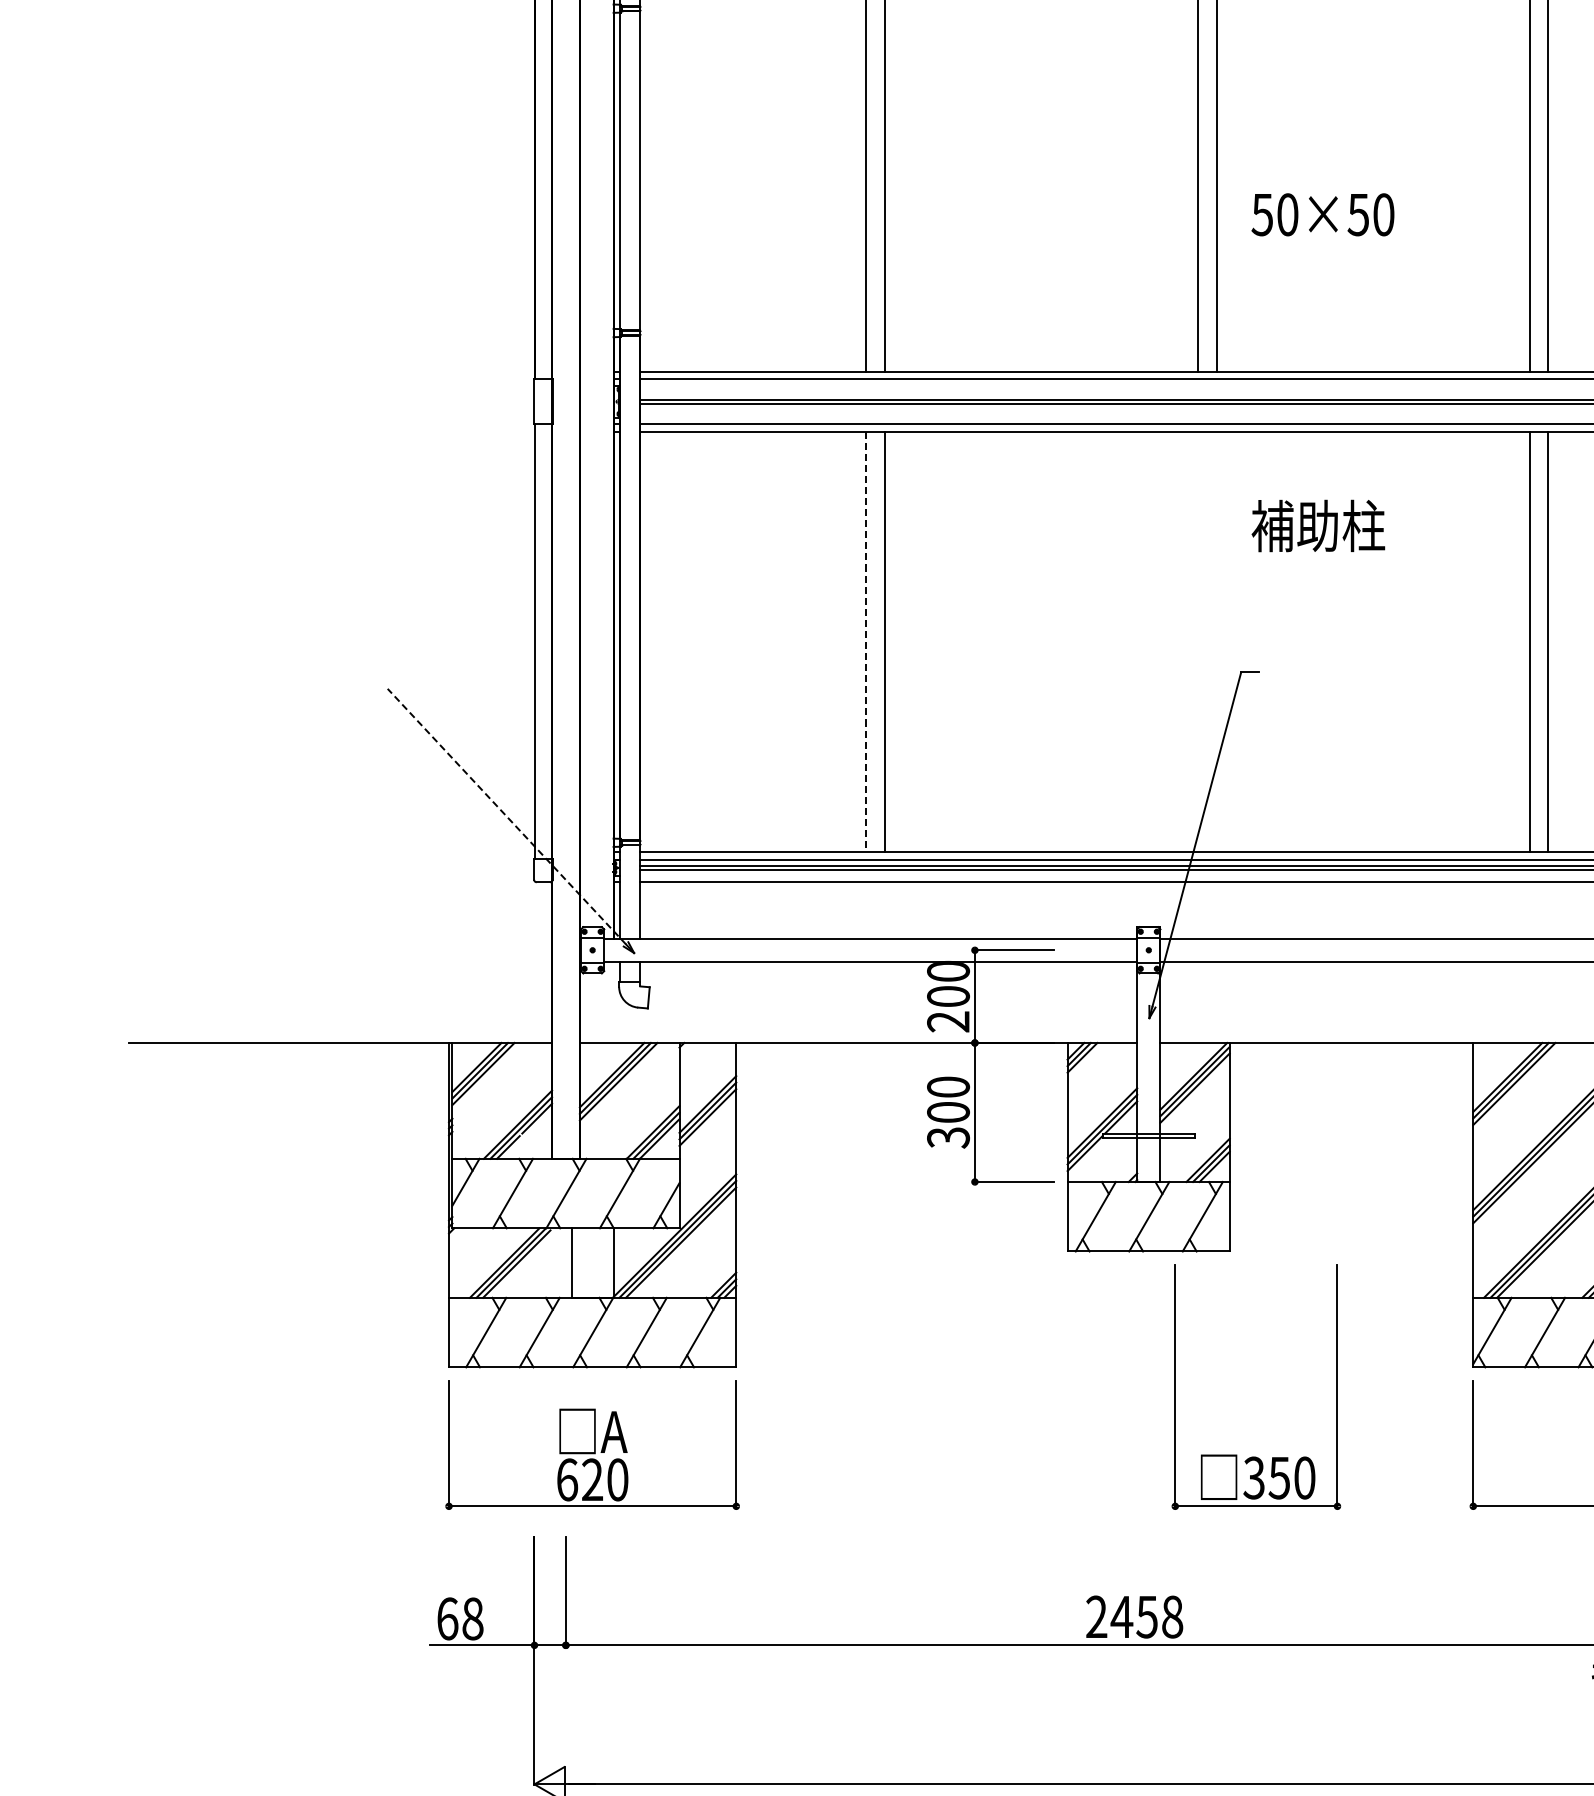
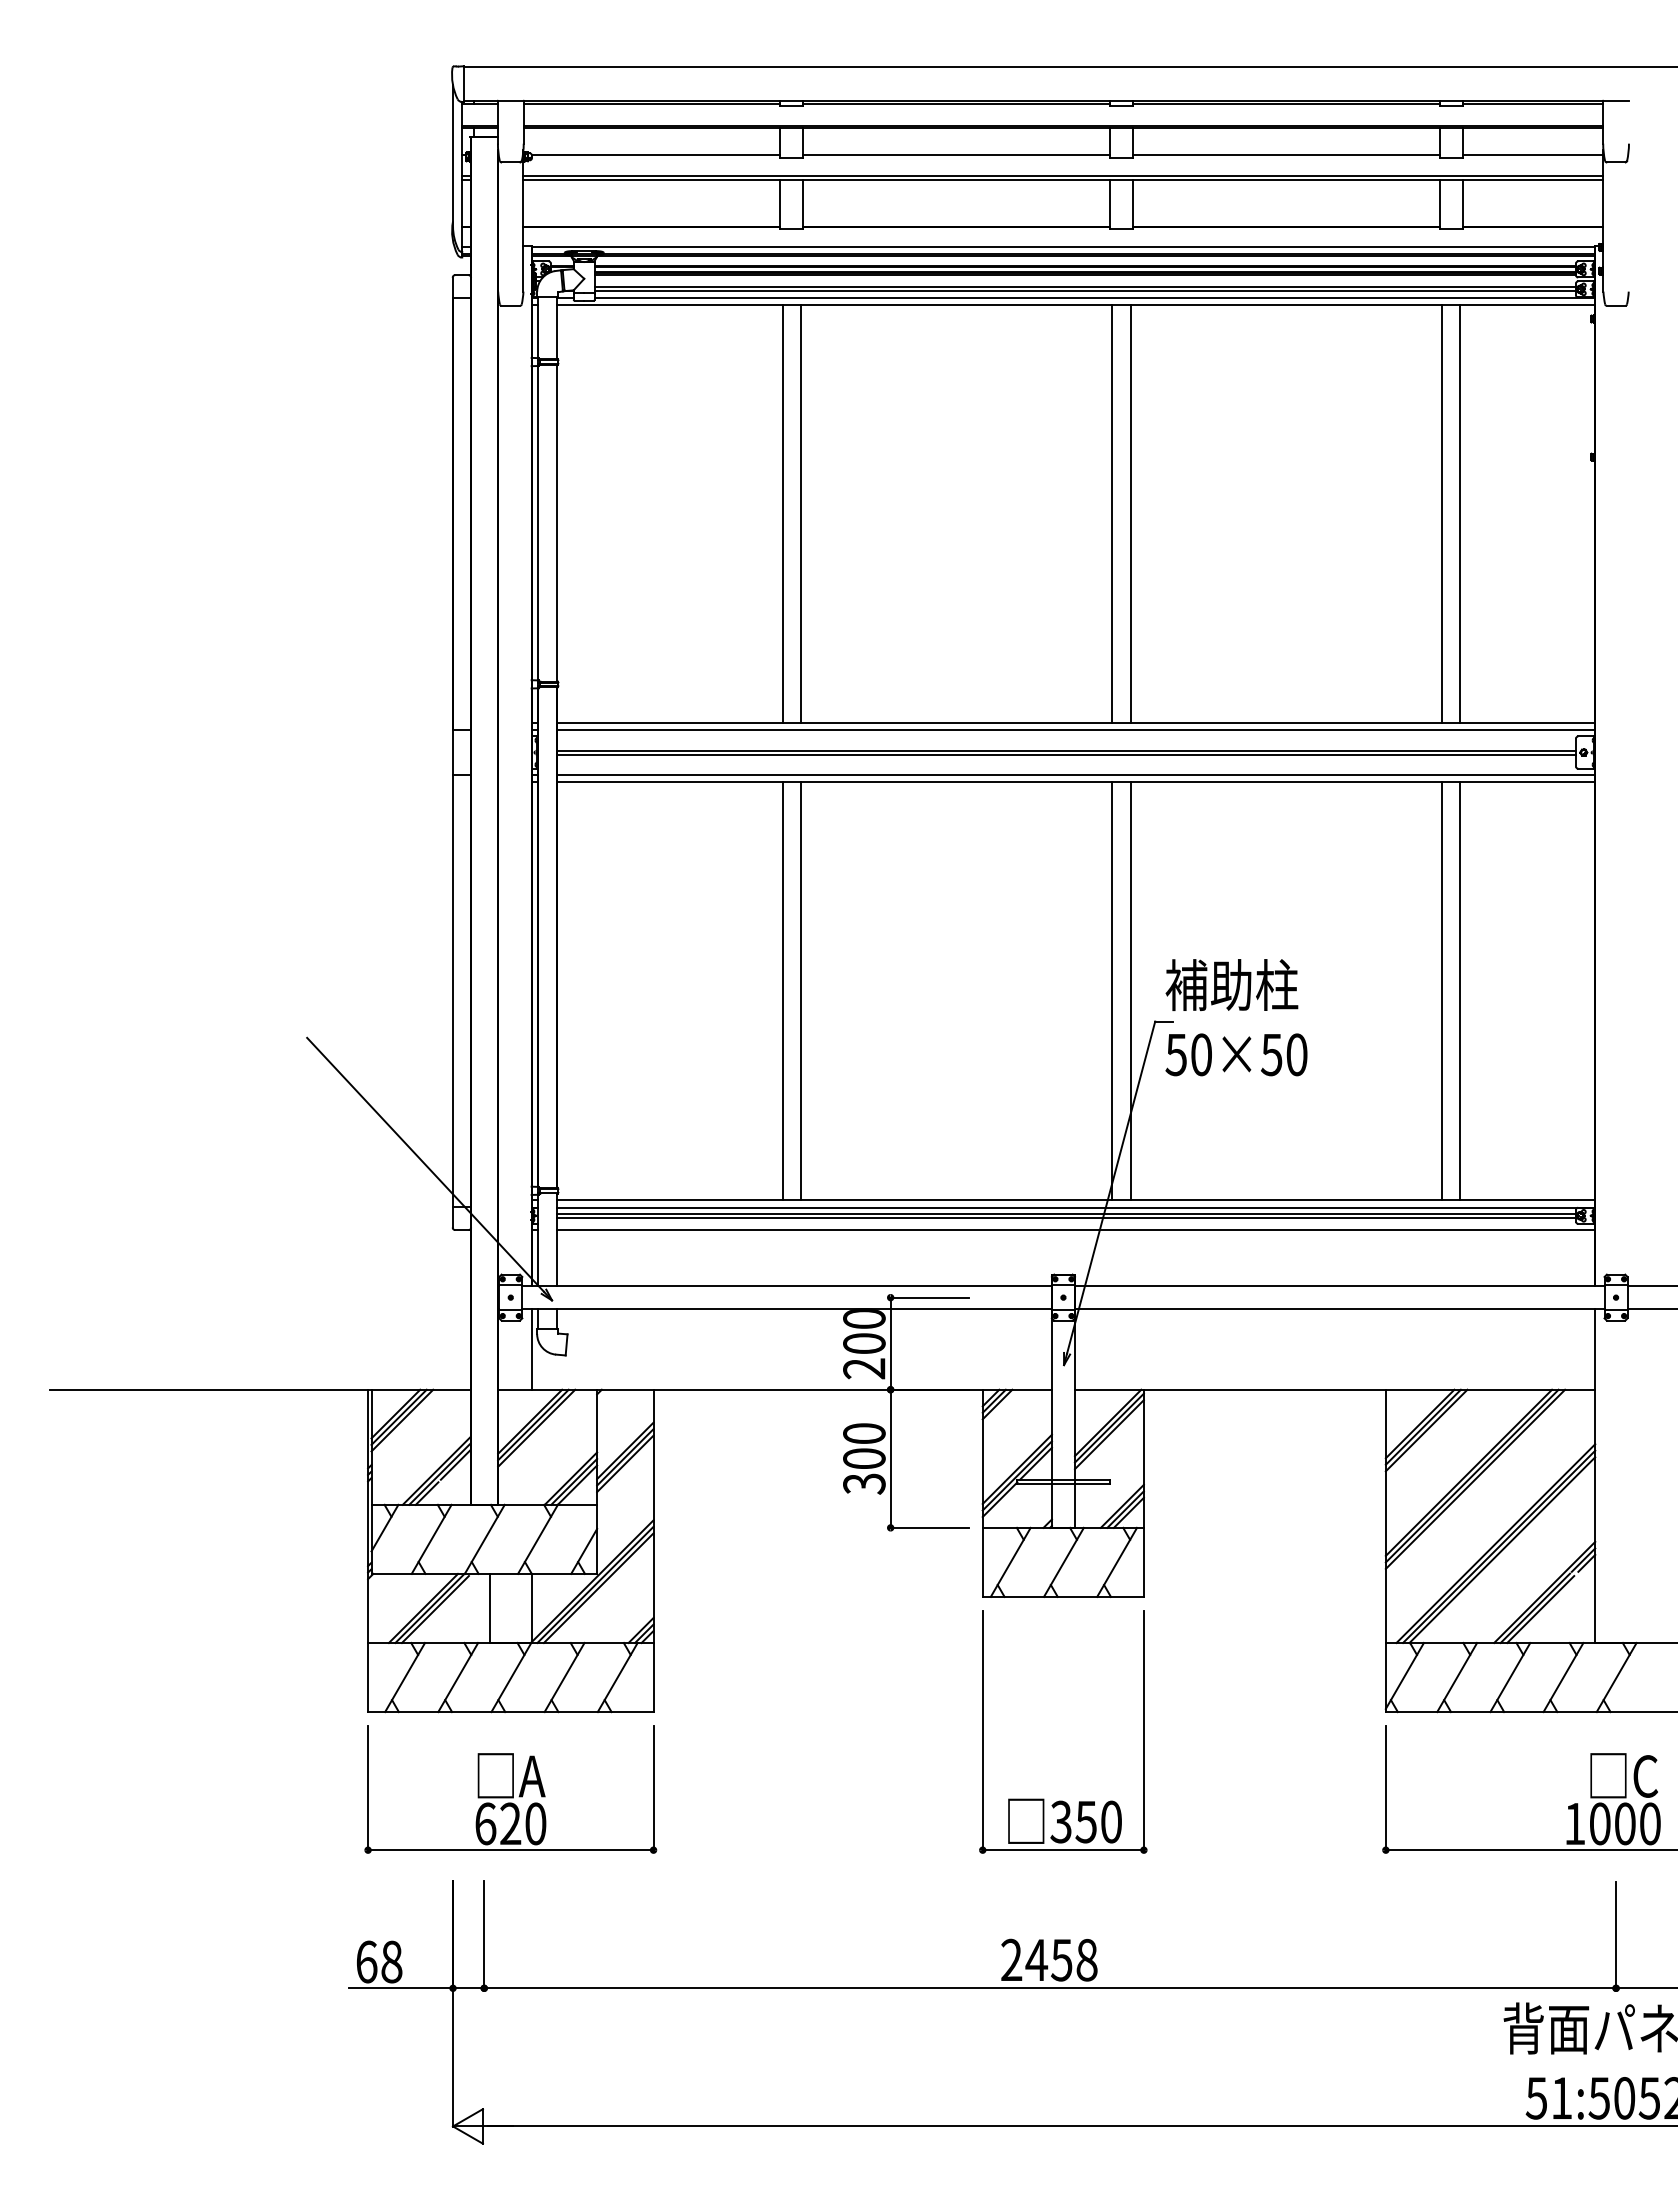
text: (1322, 214) -> (1236, 1054), moved
text: (1317, 525) -> (1231, 984), moved
line: (866, 642) -> (782, 991), dashed -> solid
line: (1198, 642) -> (1112, 991), added
line: (1216, 642) -> (1130, 991), added
line: (506, 816) -> (425, 1164), dashed -> solid
line: (613, 1002) -> (531, 1349), added
part: (1255, 1456) -> (1062, 1800), moved

